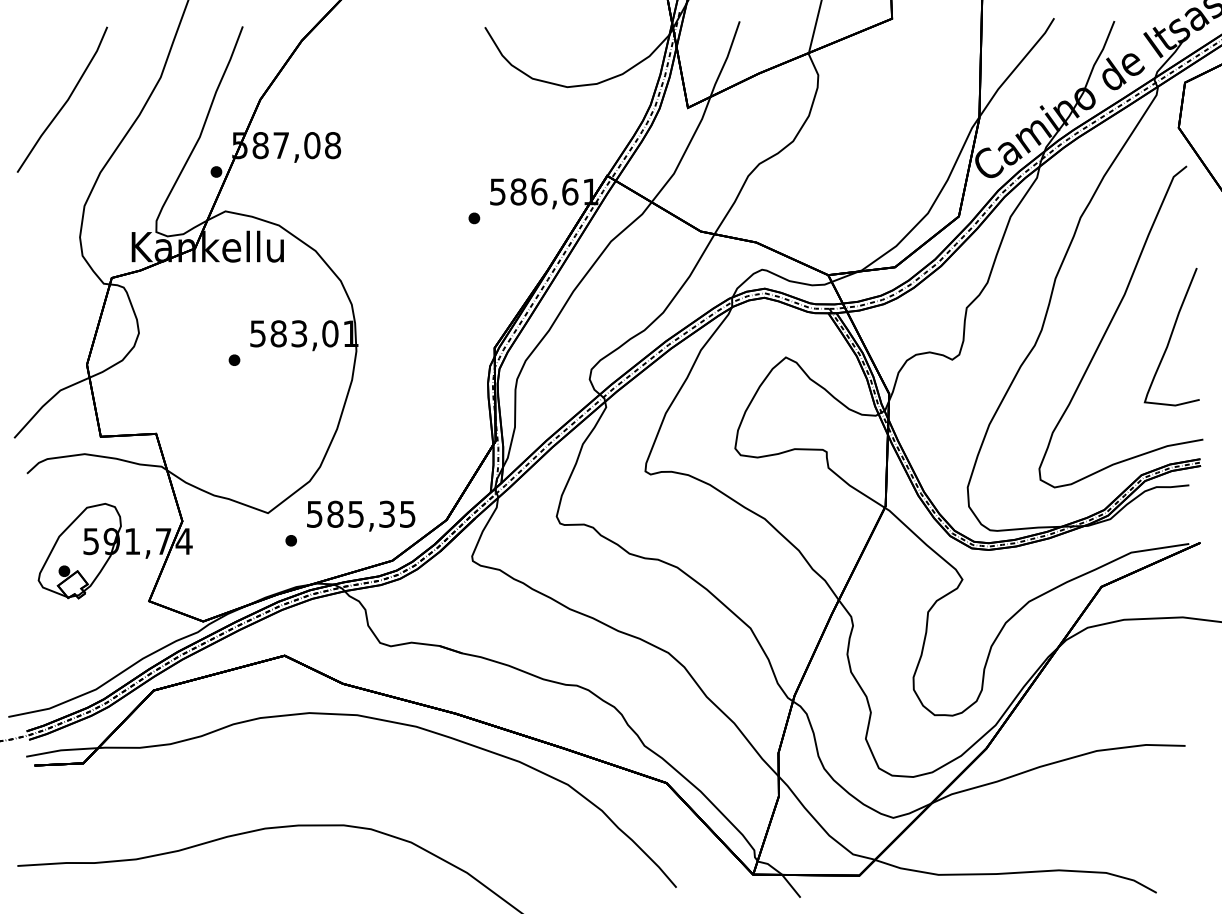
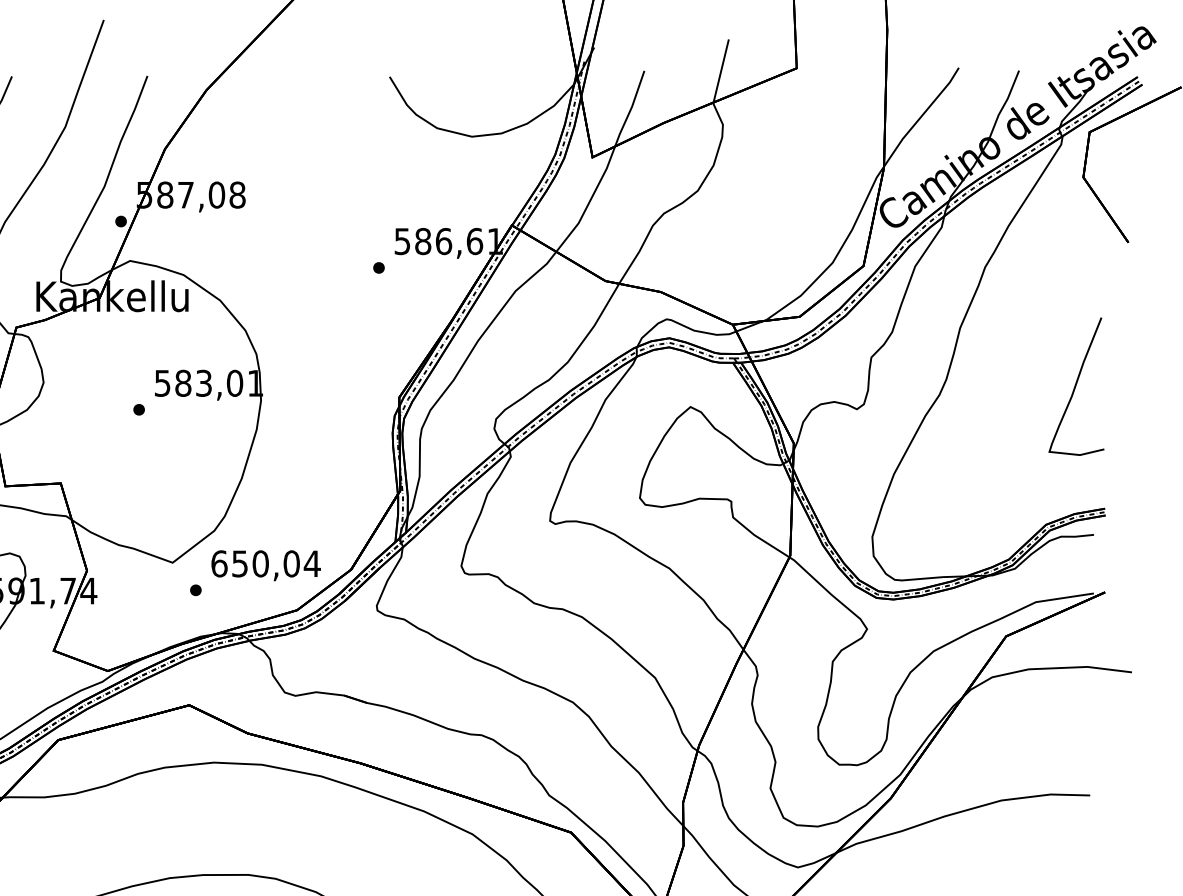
curve: (1112, 321) -> (1017, 371), removed
text: (361, 513) -> (266, 563), 585,35 -> 650,04

